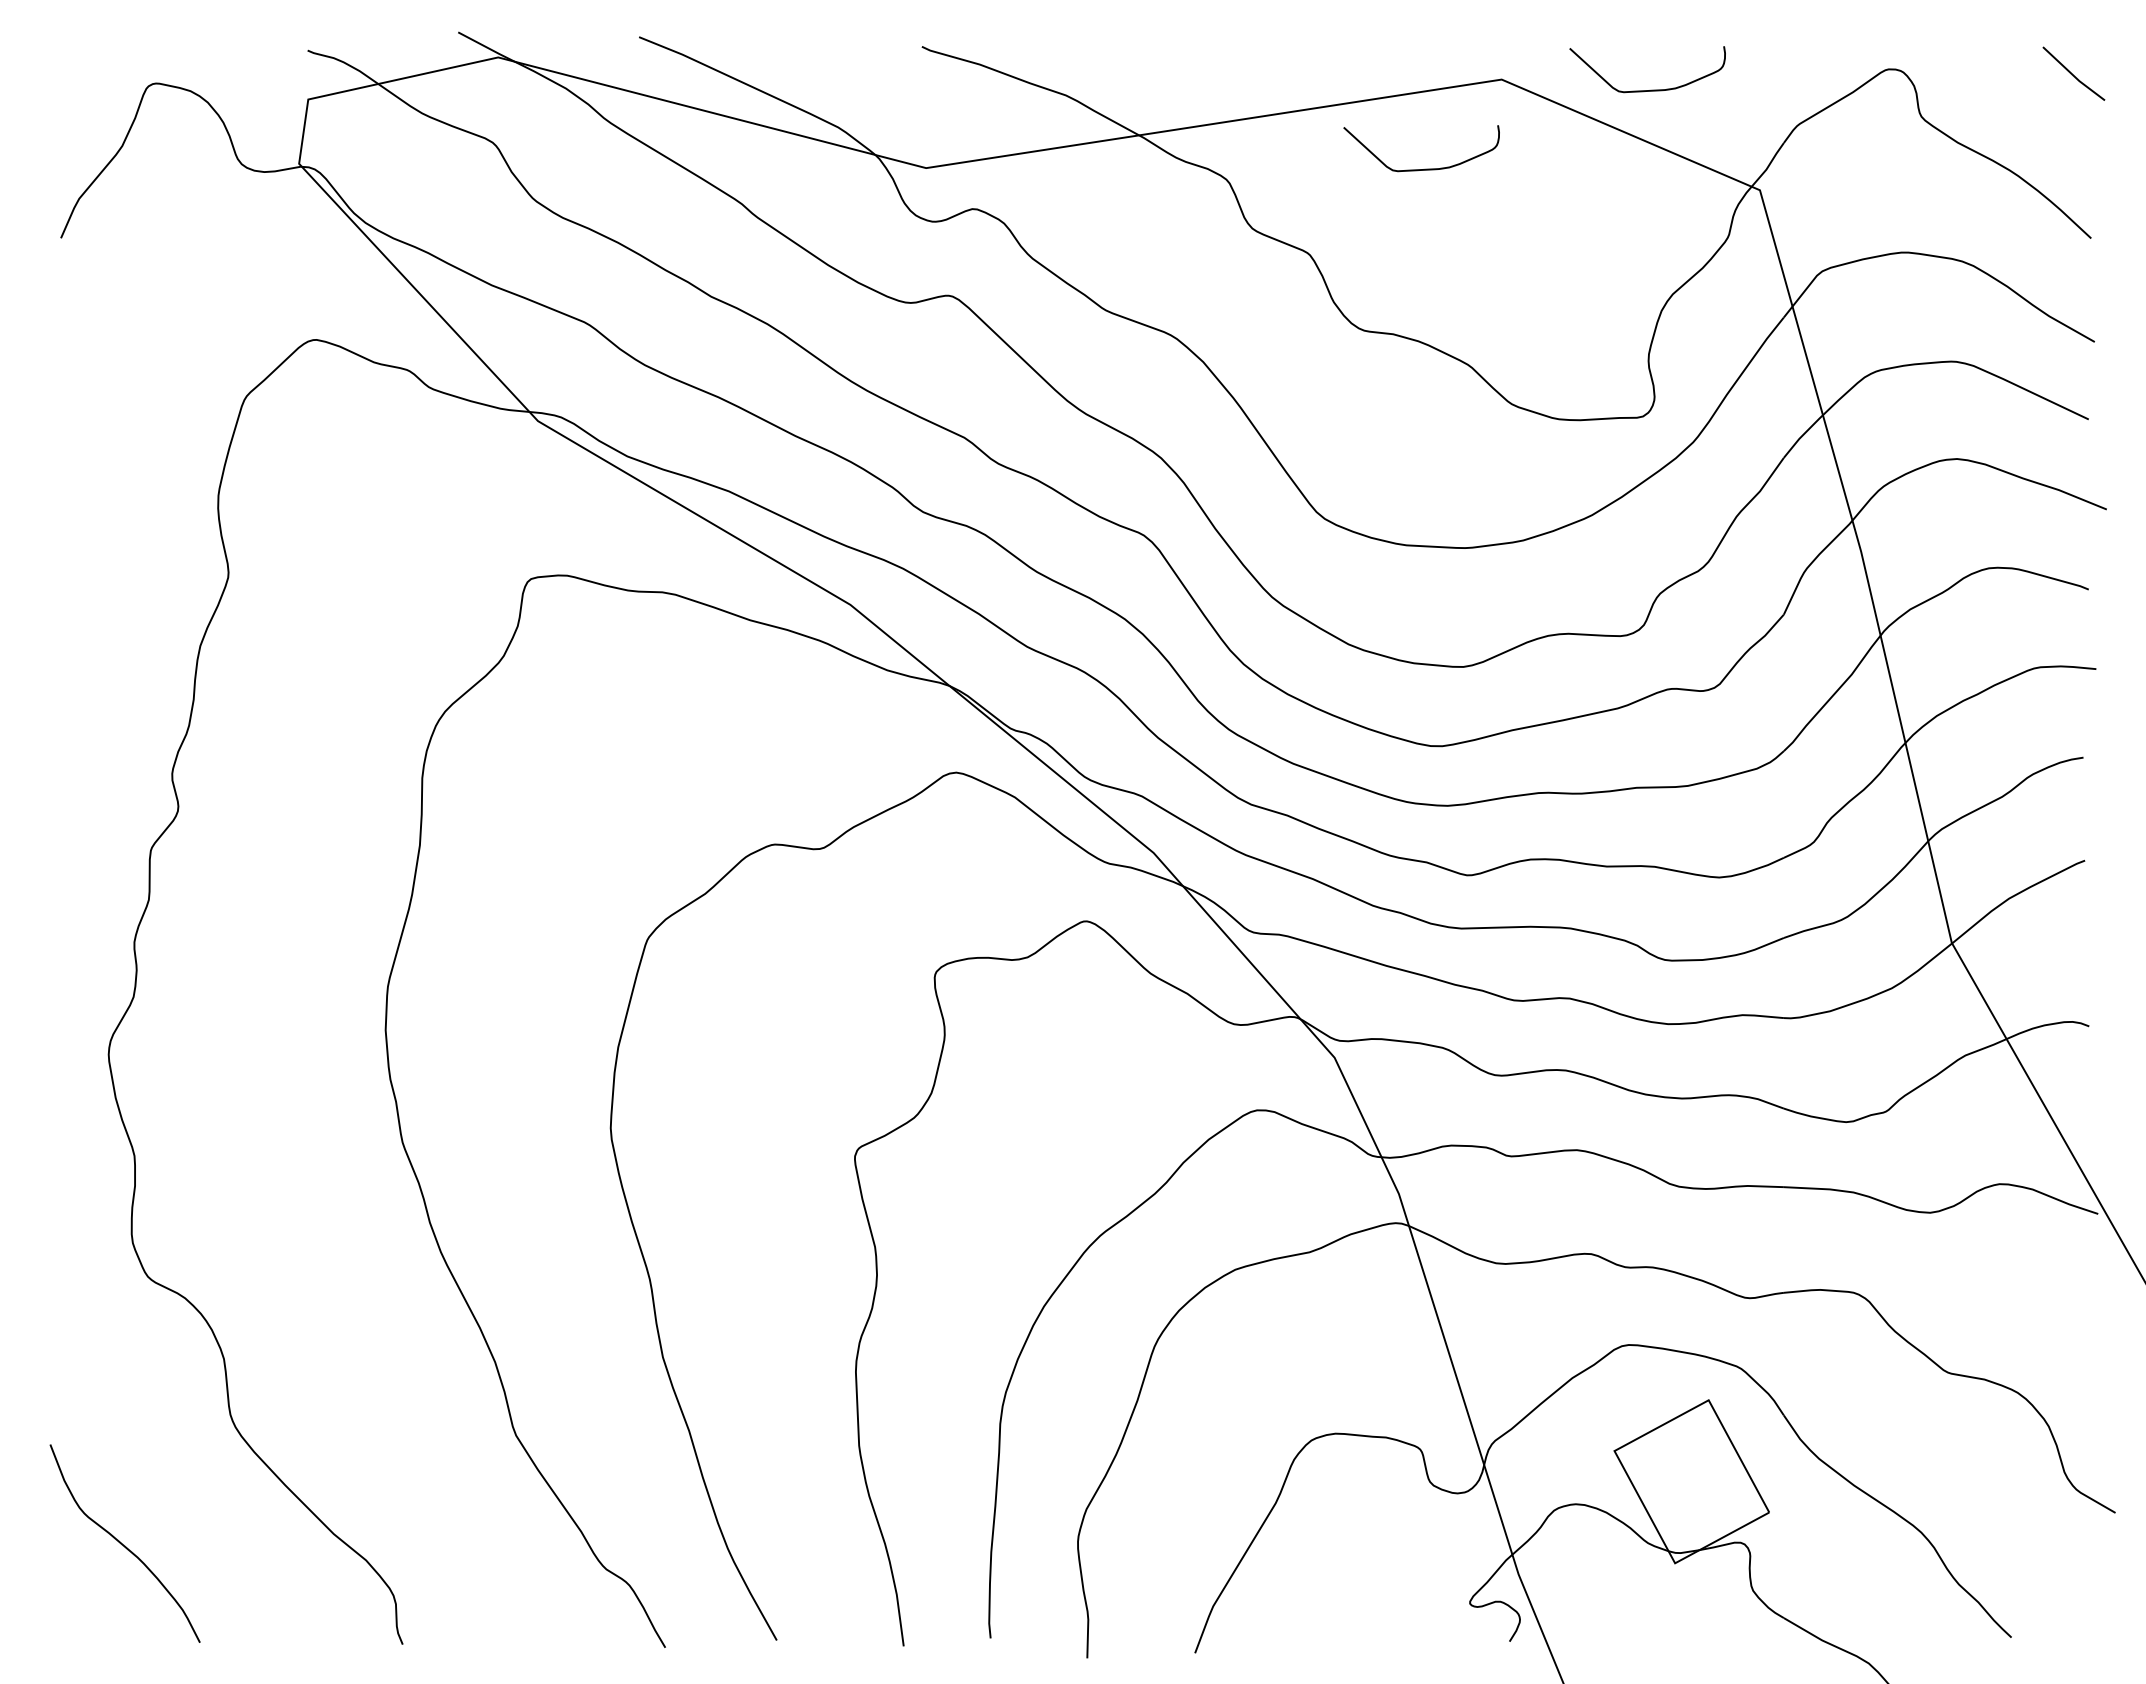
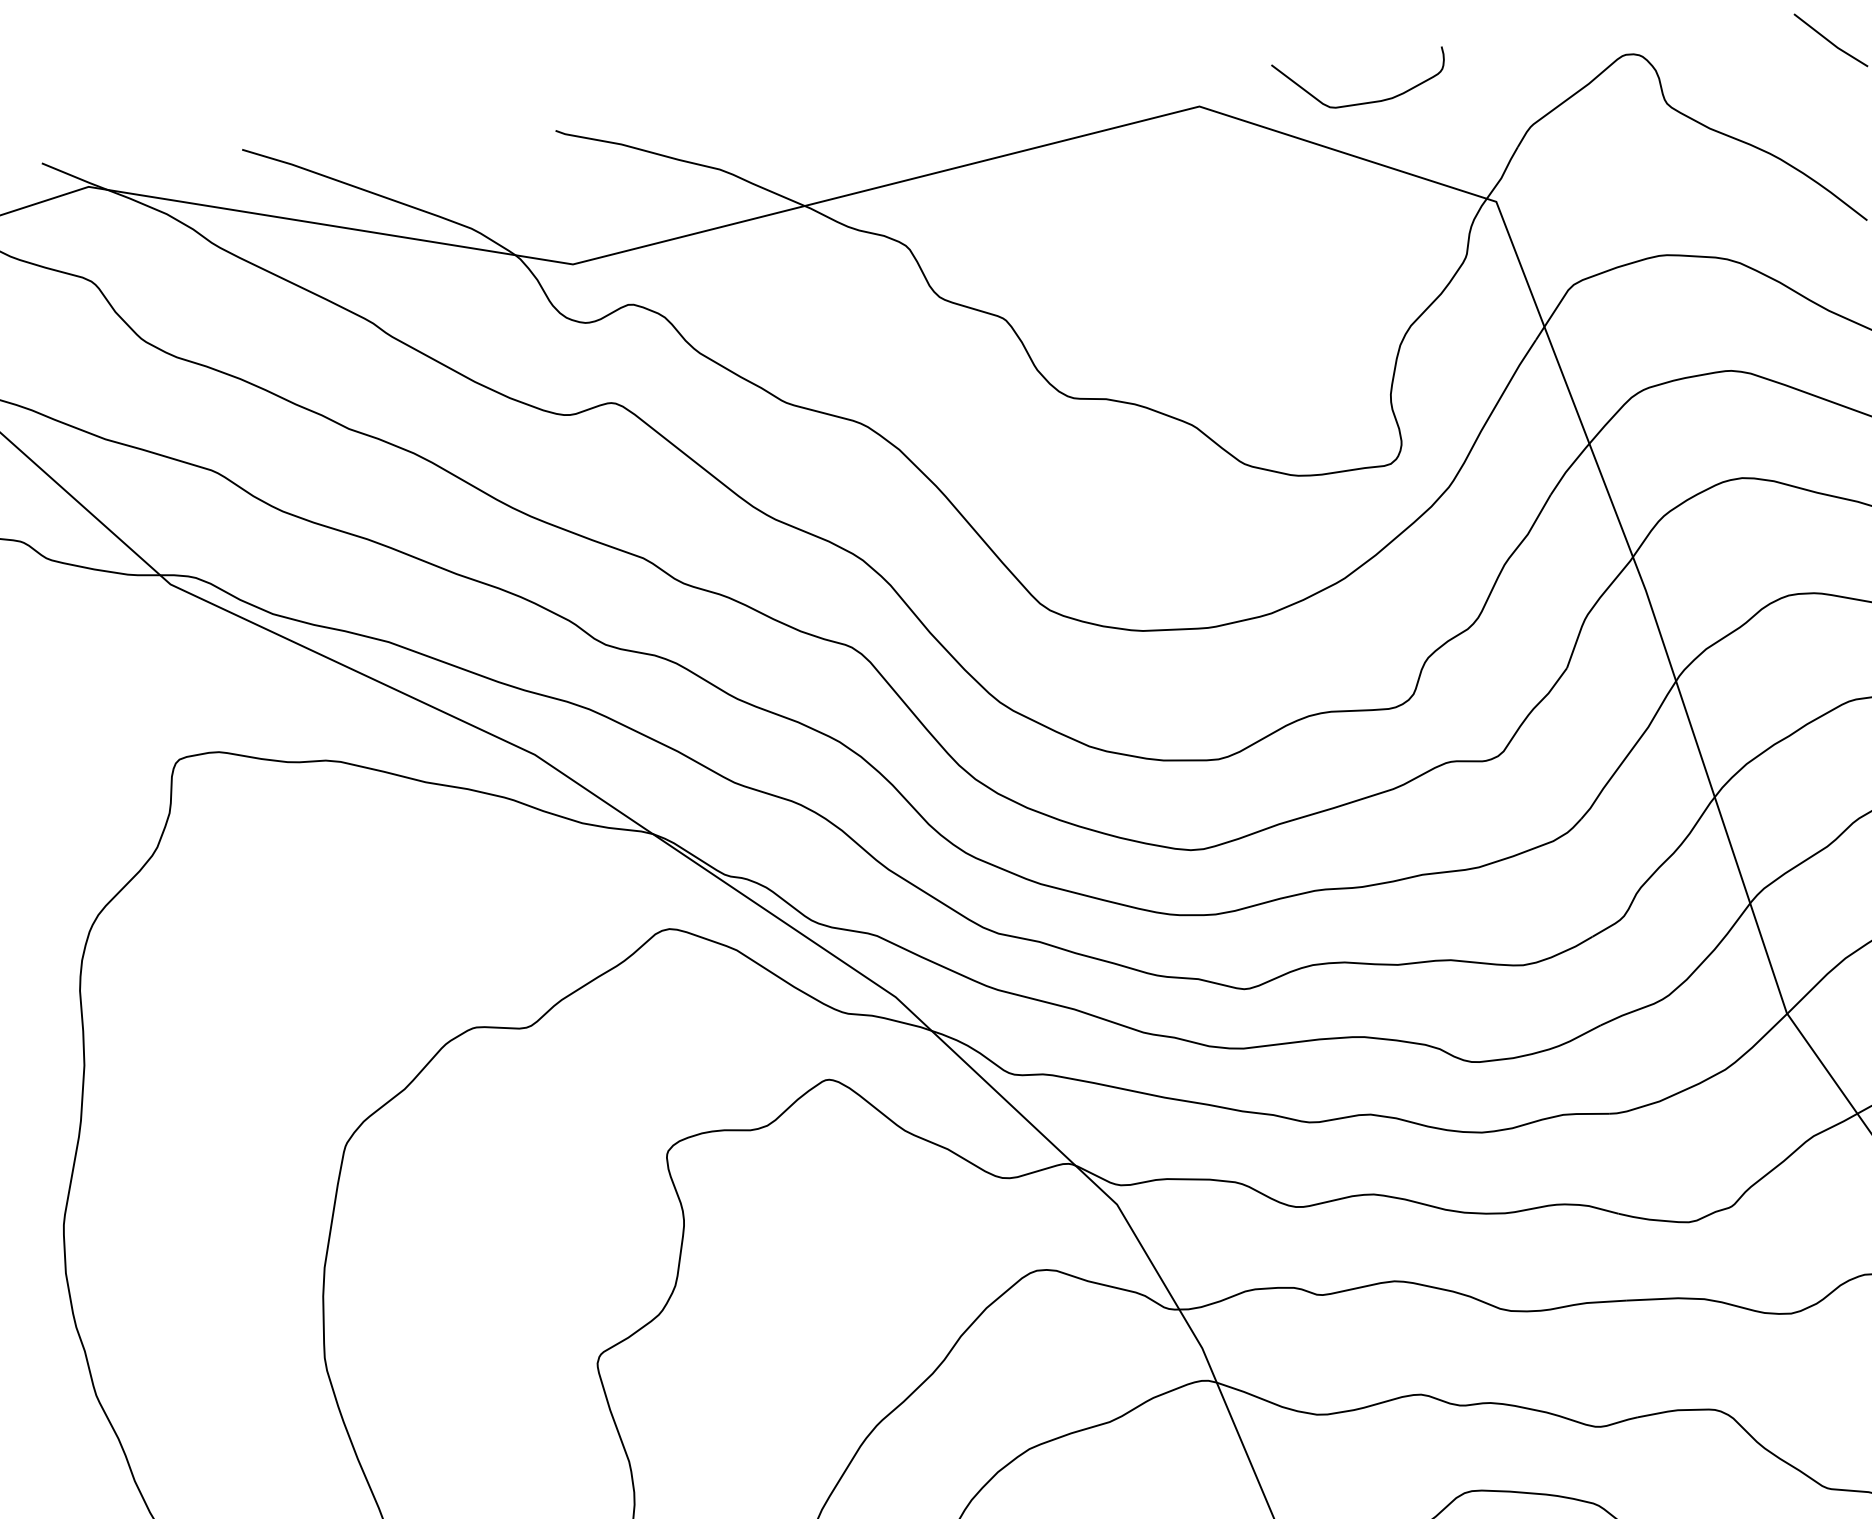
curve: (1424, 168) -> (1123, 212), removed

